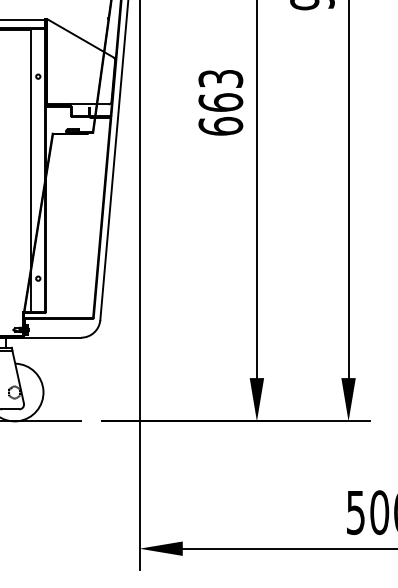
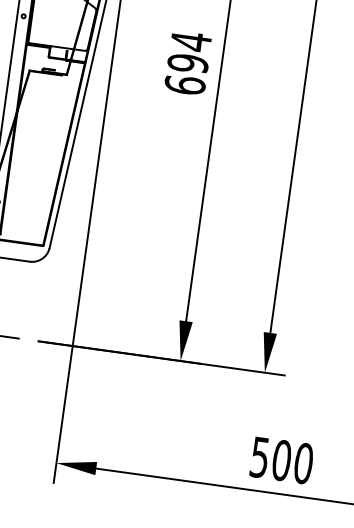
text: (220, 90) -> (189, 52), 663 -> 694

